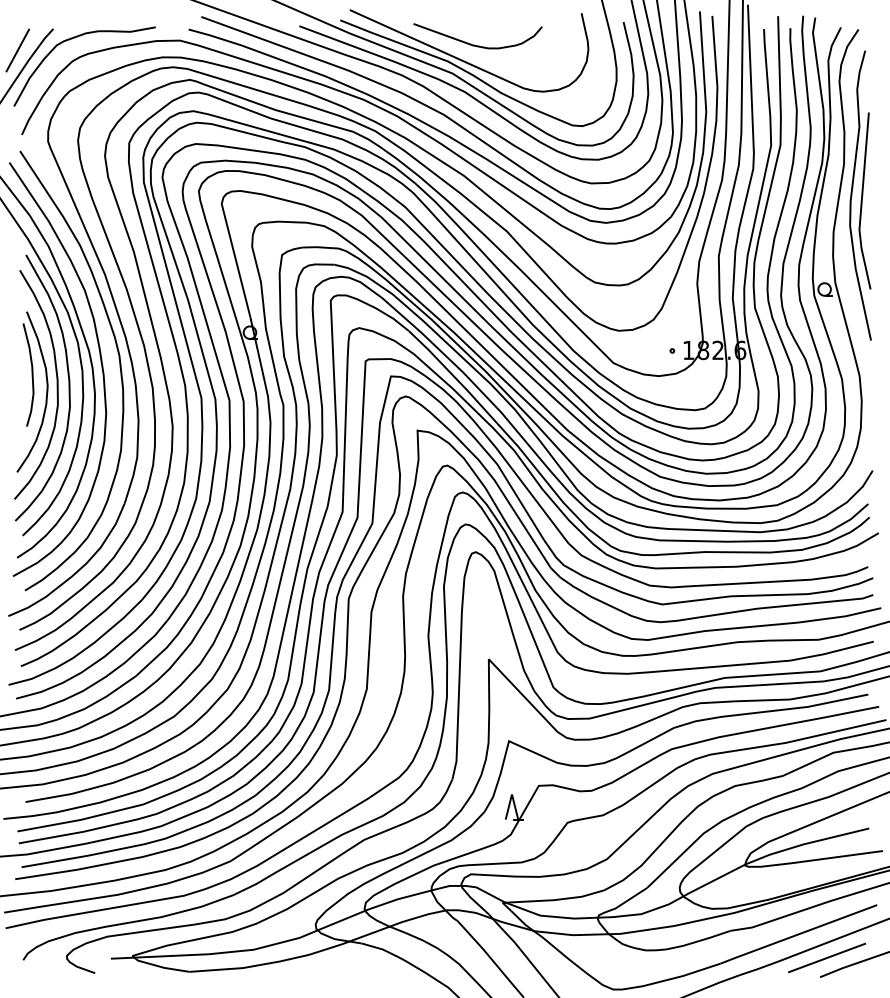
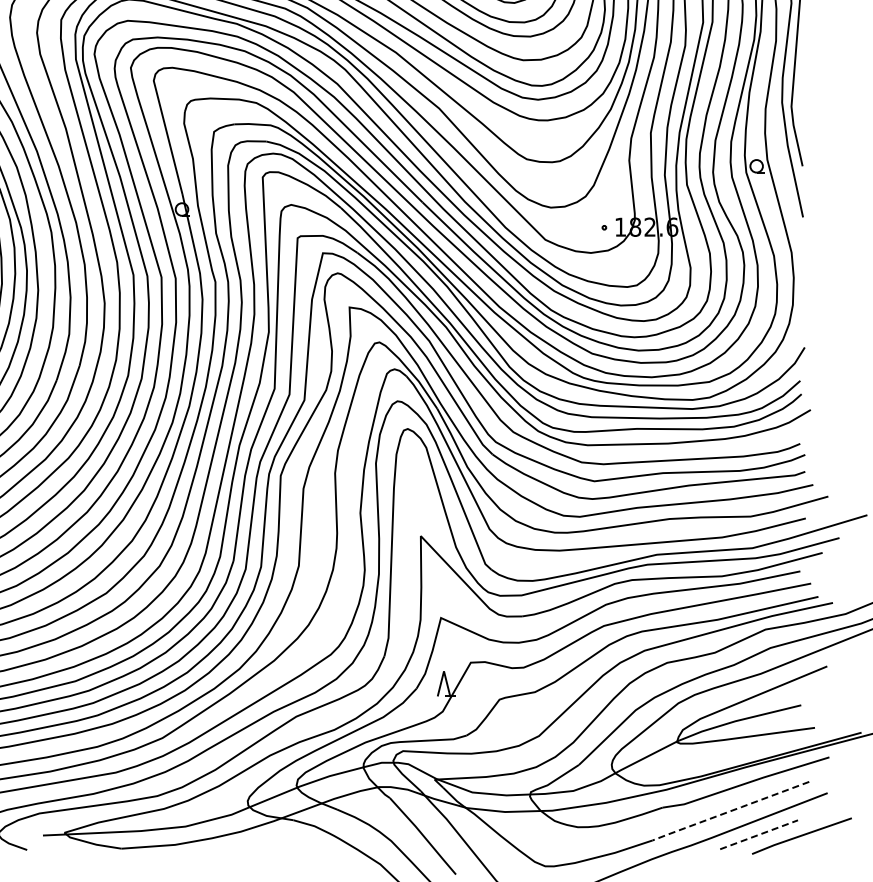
line: (798, 934) -> (730, 811), solid -> dashed
line: (827, 957) -> (759, 834), solid -> dashed

